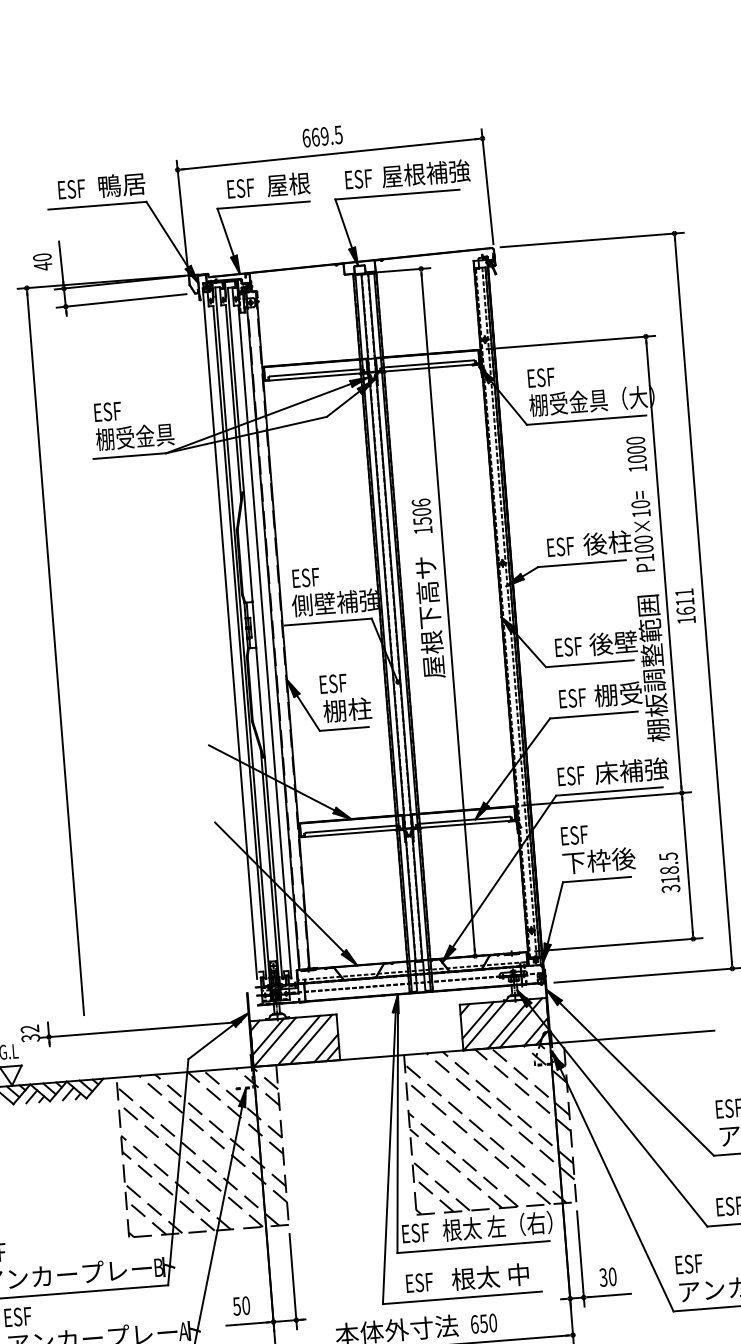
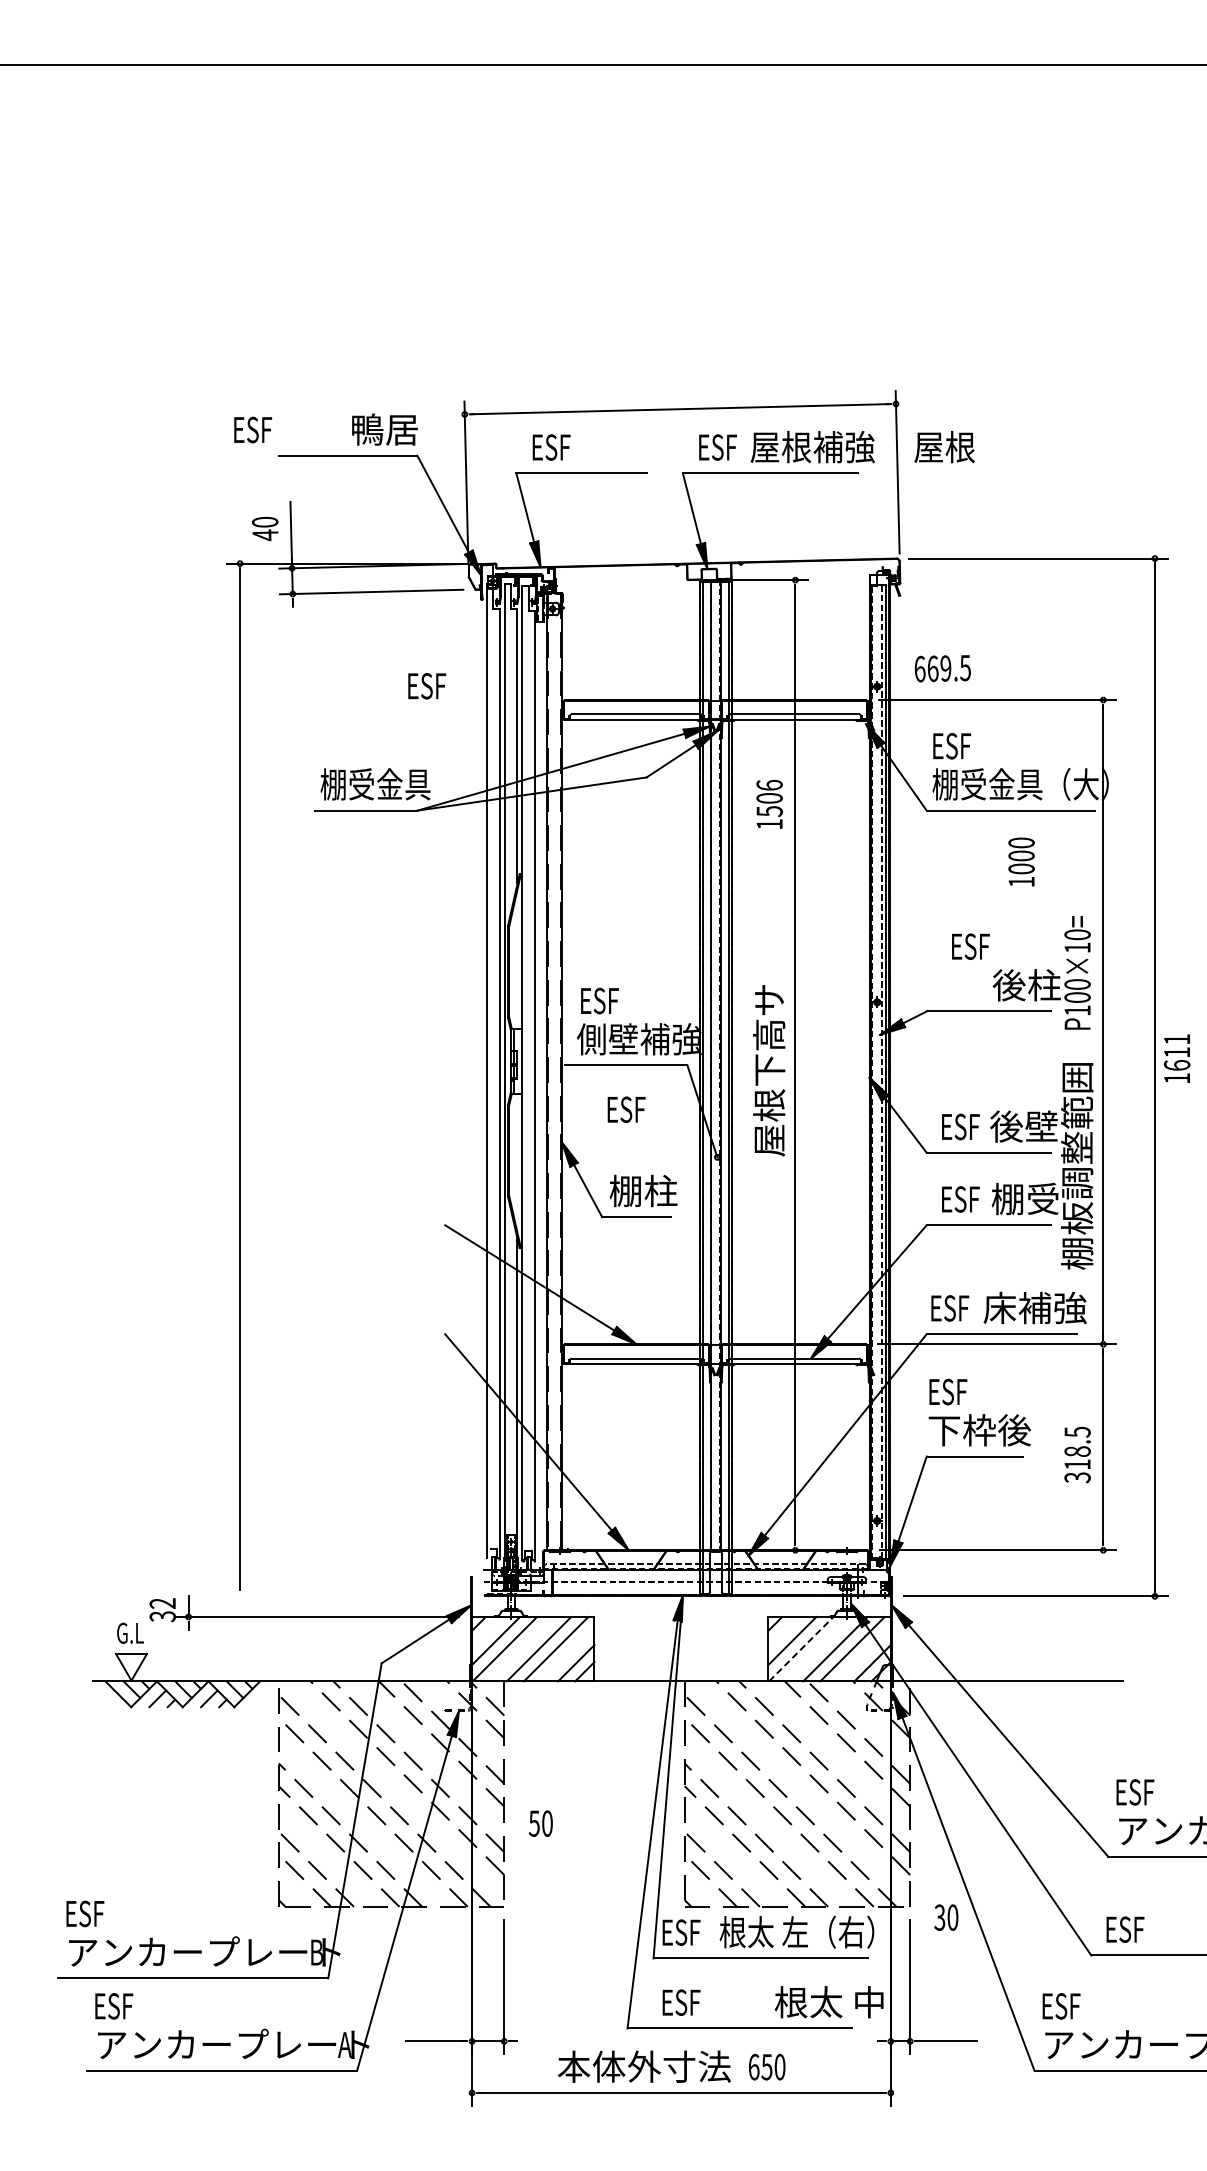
text: (322, 136) -> (942, 668), moved
text: (288, 184) -> (944, 447), moved
text: (72, 188) -> (253, 429), moved
text: (108, 412) -> (427, 686), moved
text: (636, 453) -> (1021, 861), moved
text: (422, 516) -> (769, 804), moved
text: (560, 546) -> (970, 946), moved
text: (685, 606) -> (1176, 1058), moved
text: (333, 683) -> (626, 1109), moved
line: (485, 1025) -> (801, 1649), solid -> dashed
text: (489, 1277) -> (828, 2002), moved
text: (608, 1277) -> (946, 1917), moved
text: (241, 1306) -> (540, 1823), moved

